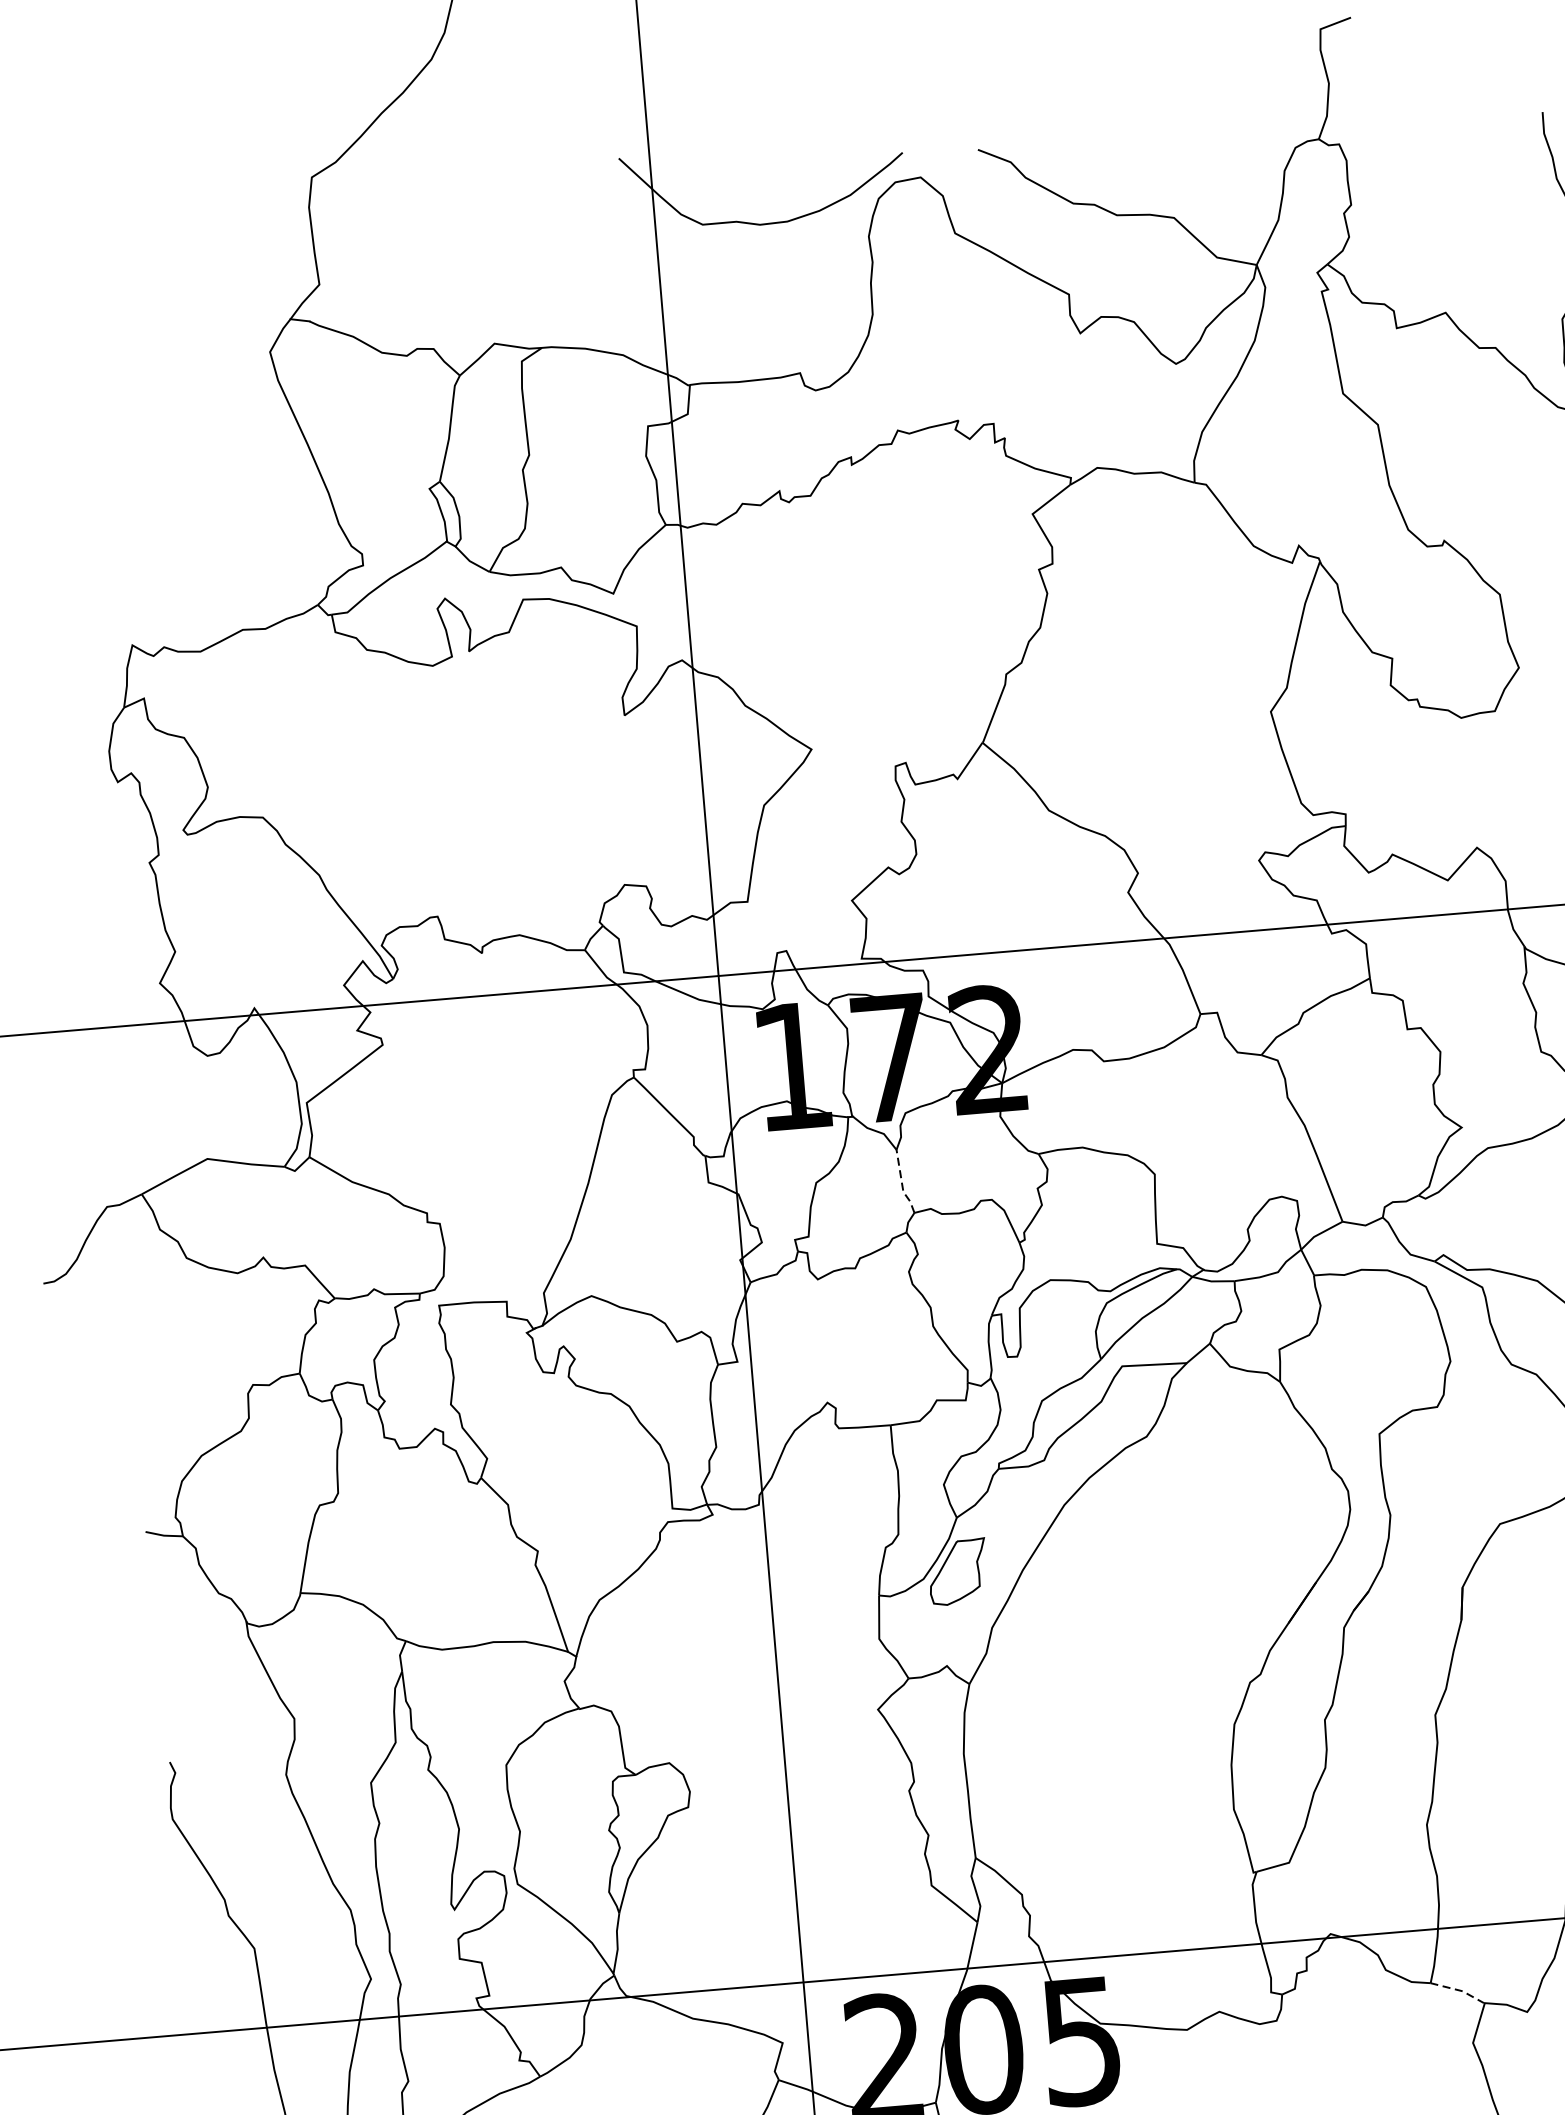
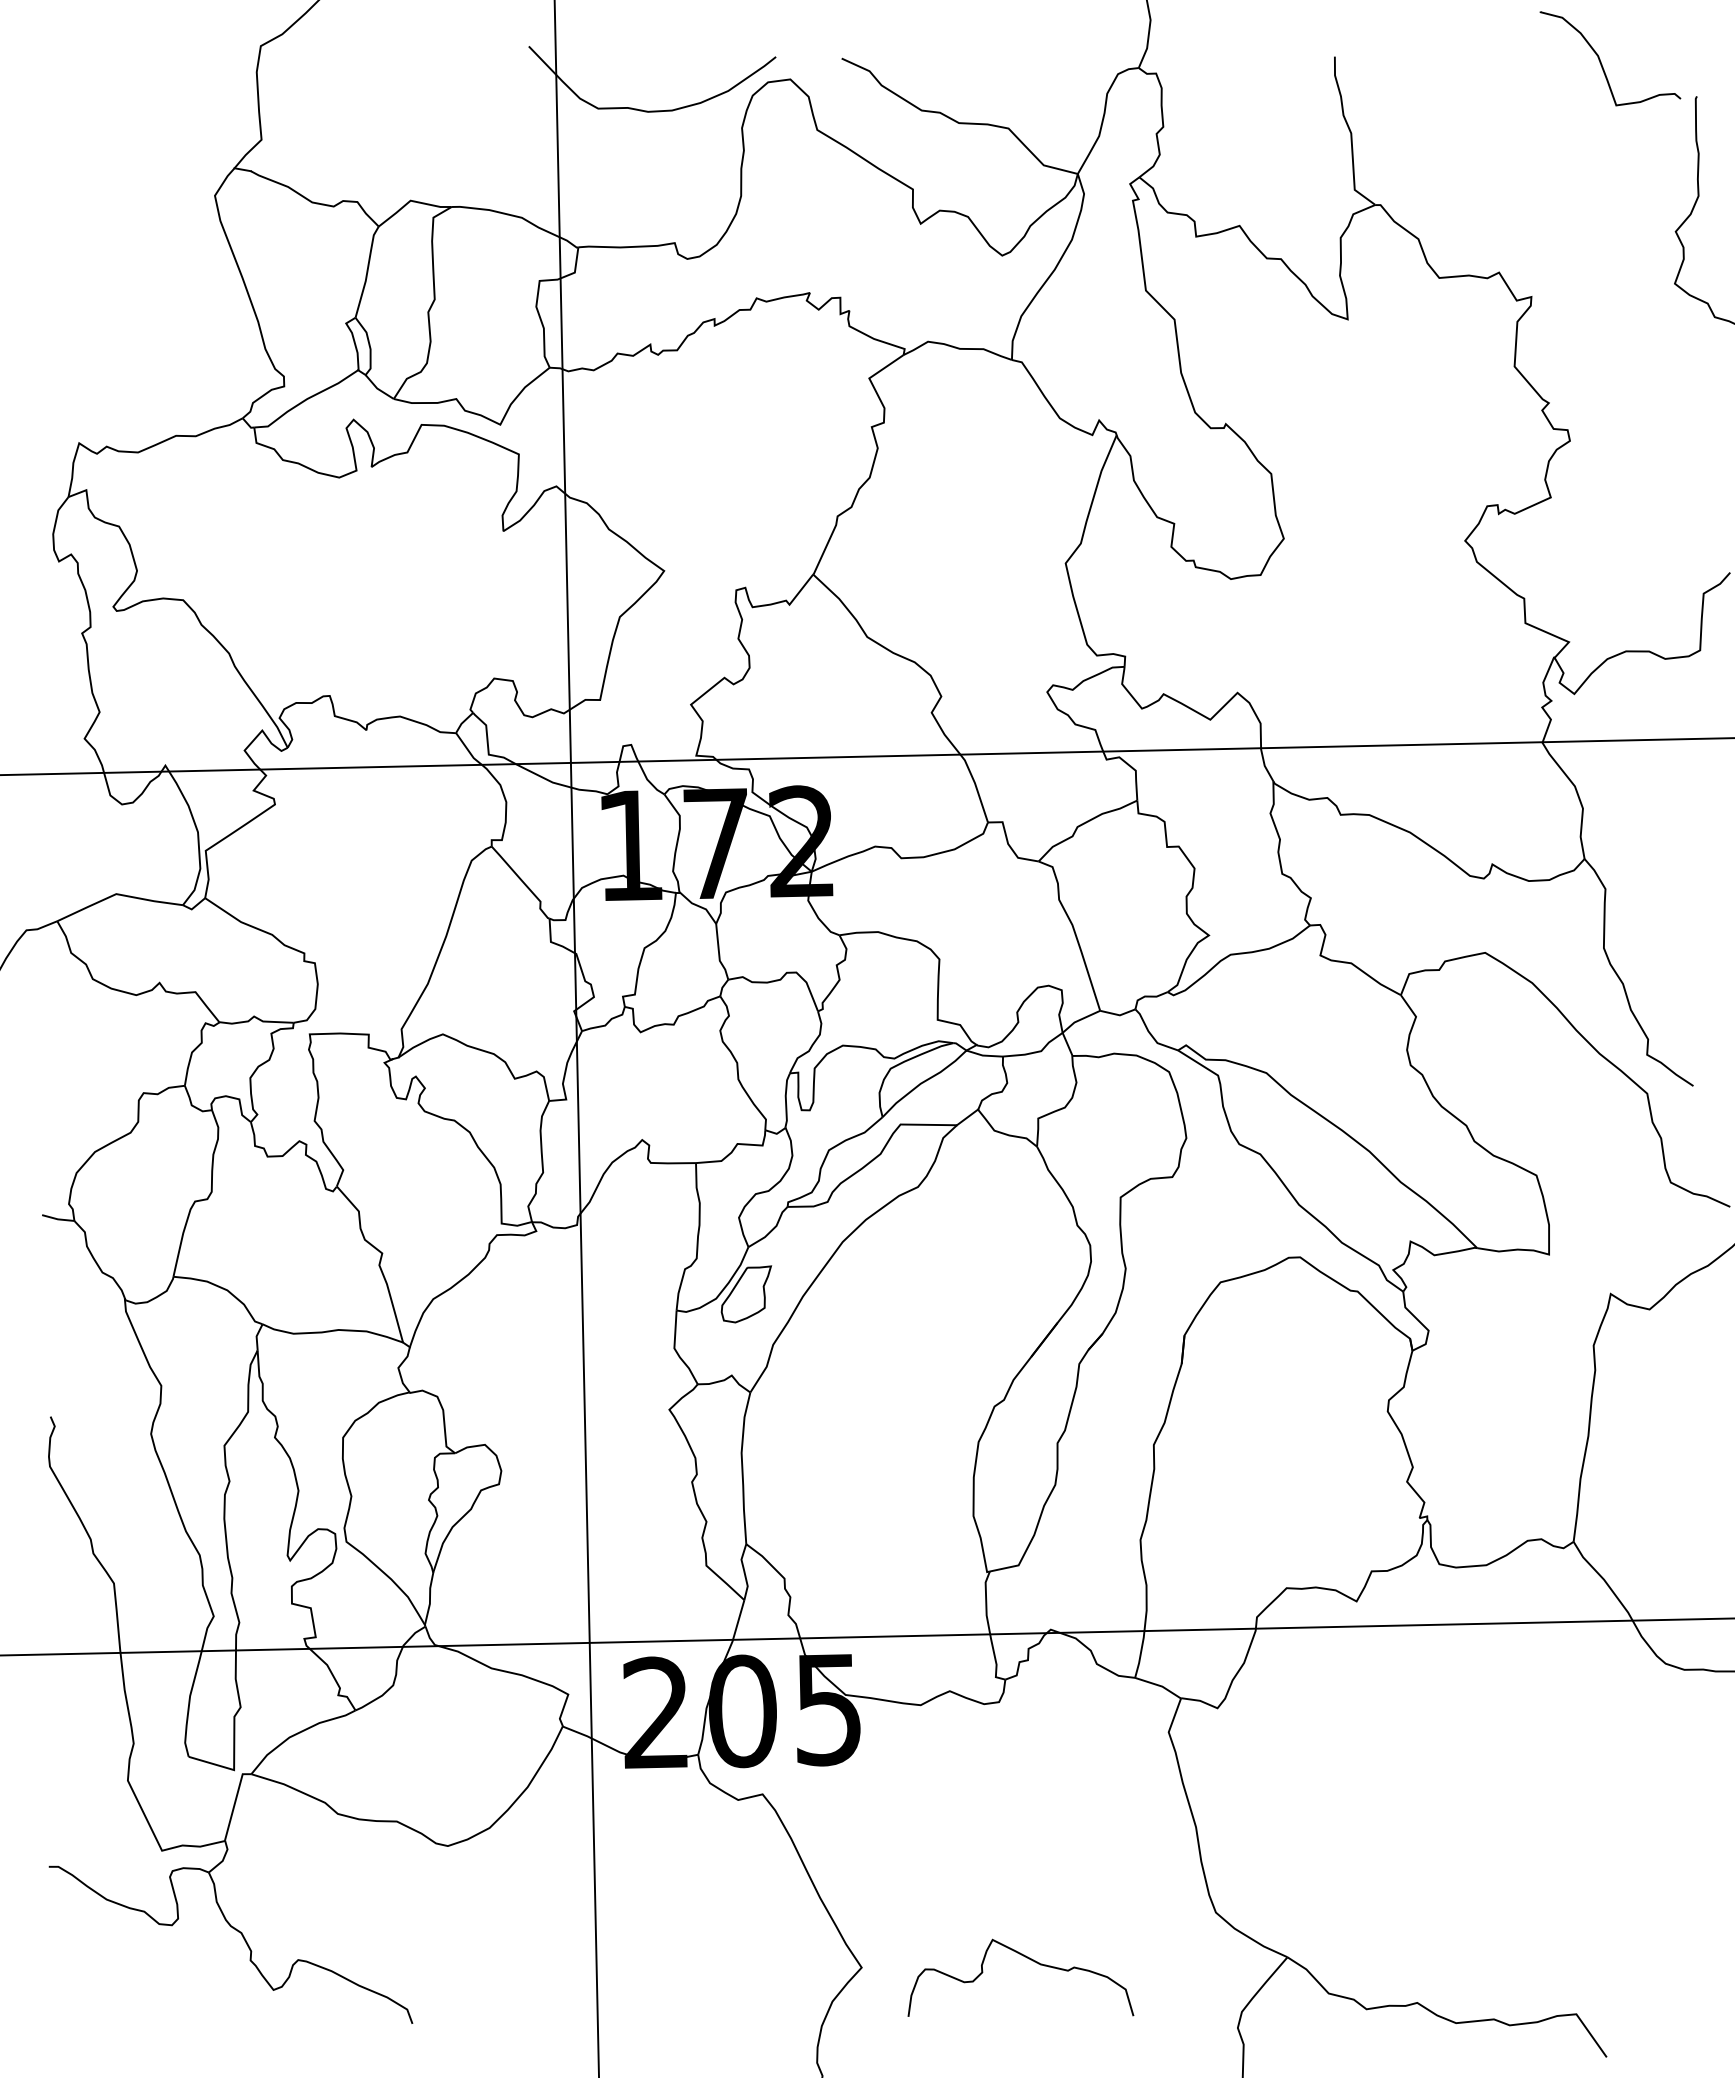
line: (902, 1184) -> (719, 954), dashed -> solid
line: (1460, 1991) -> (1160, 1686), dashed -> solid

